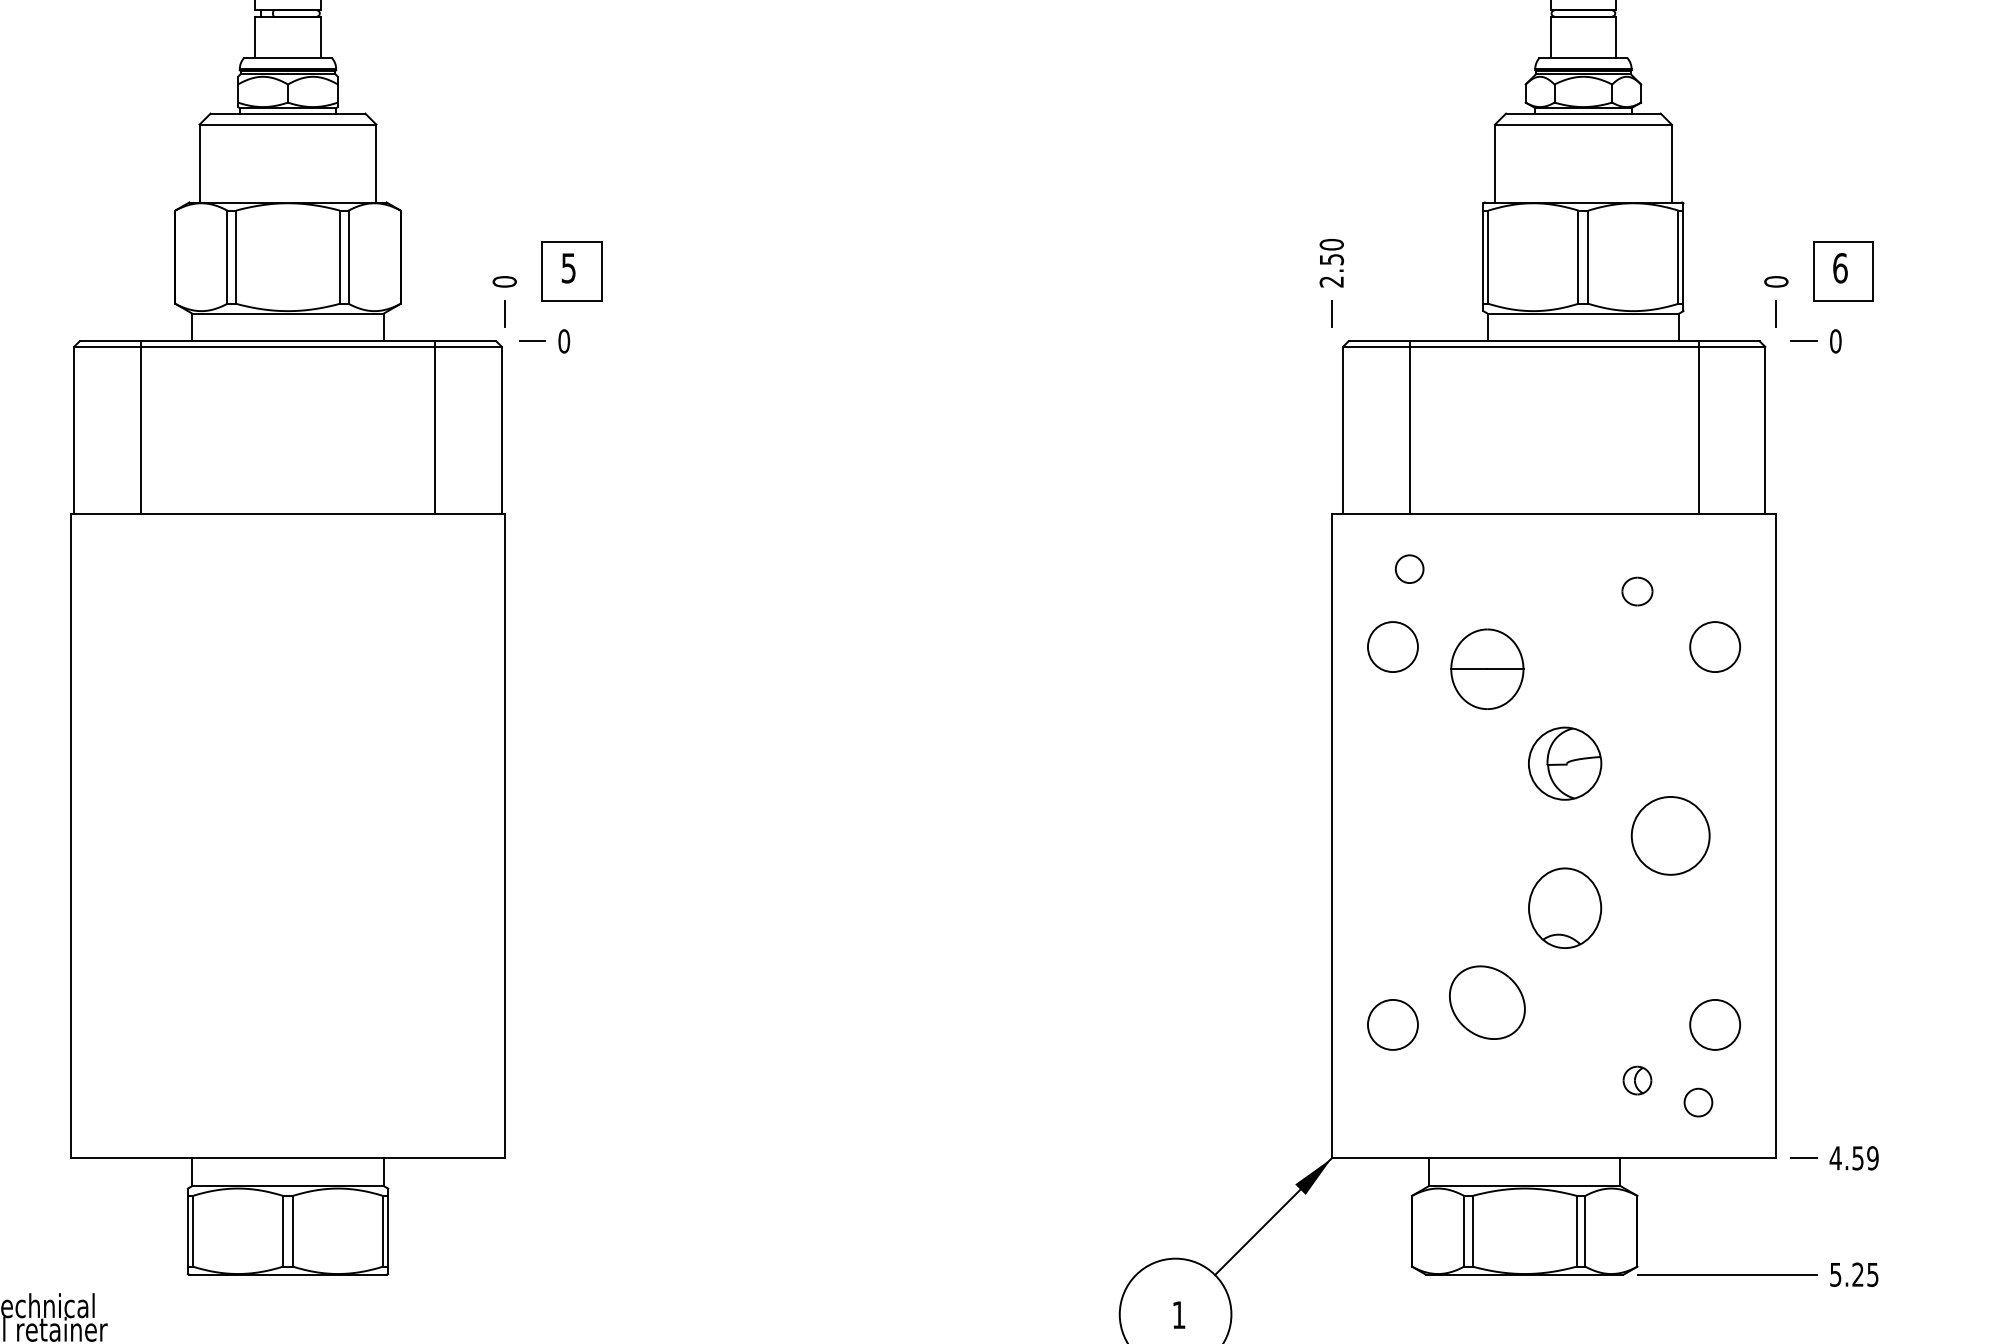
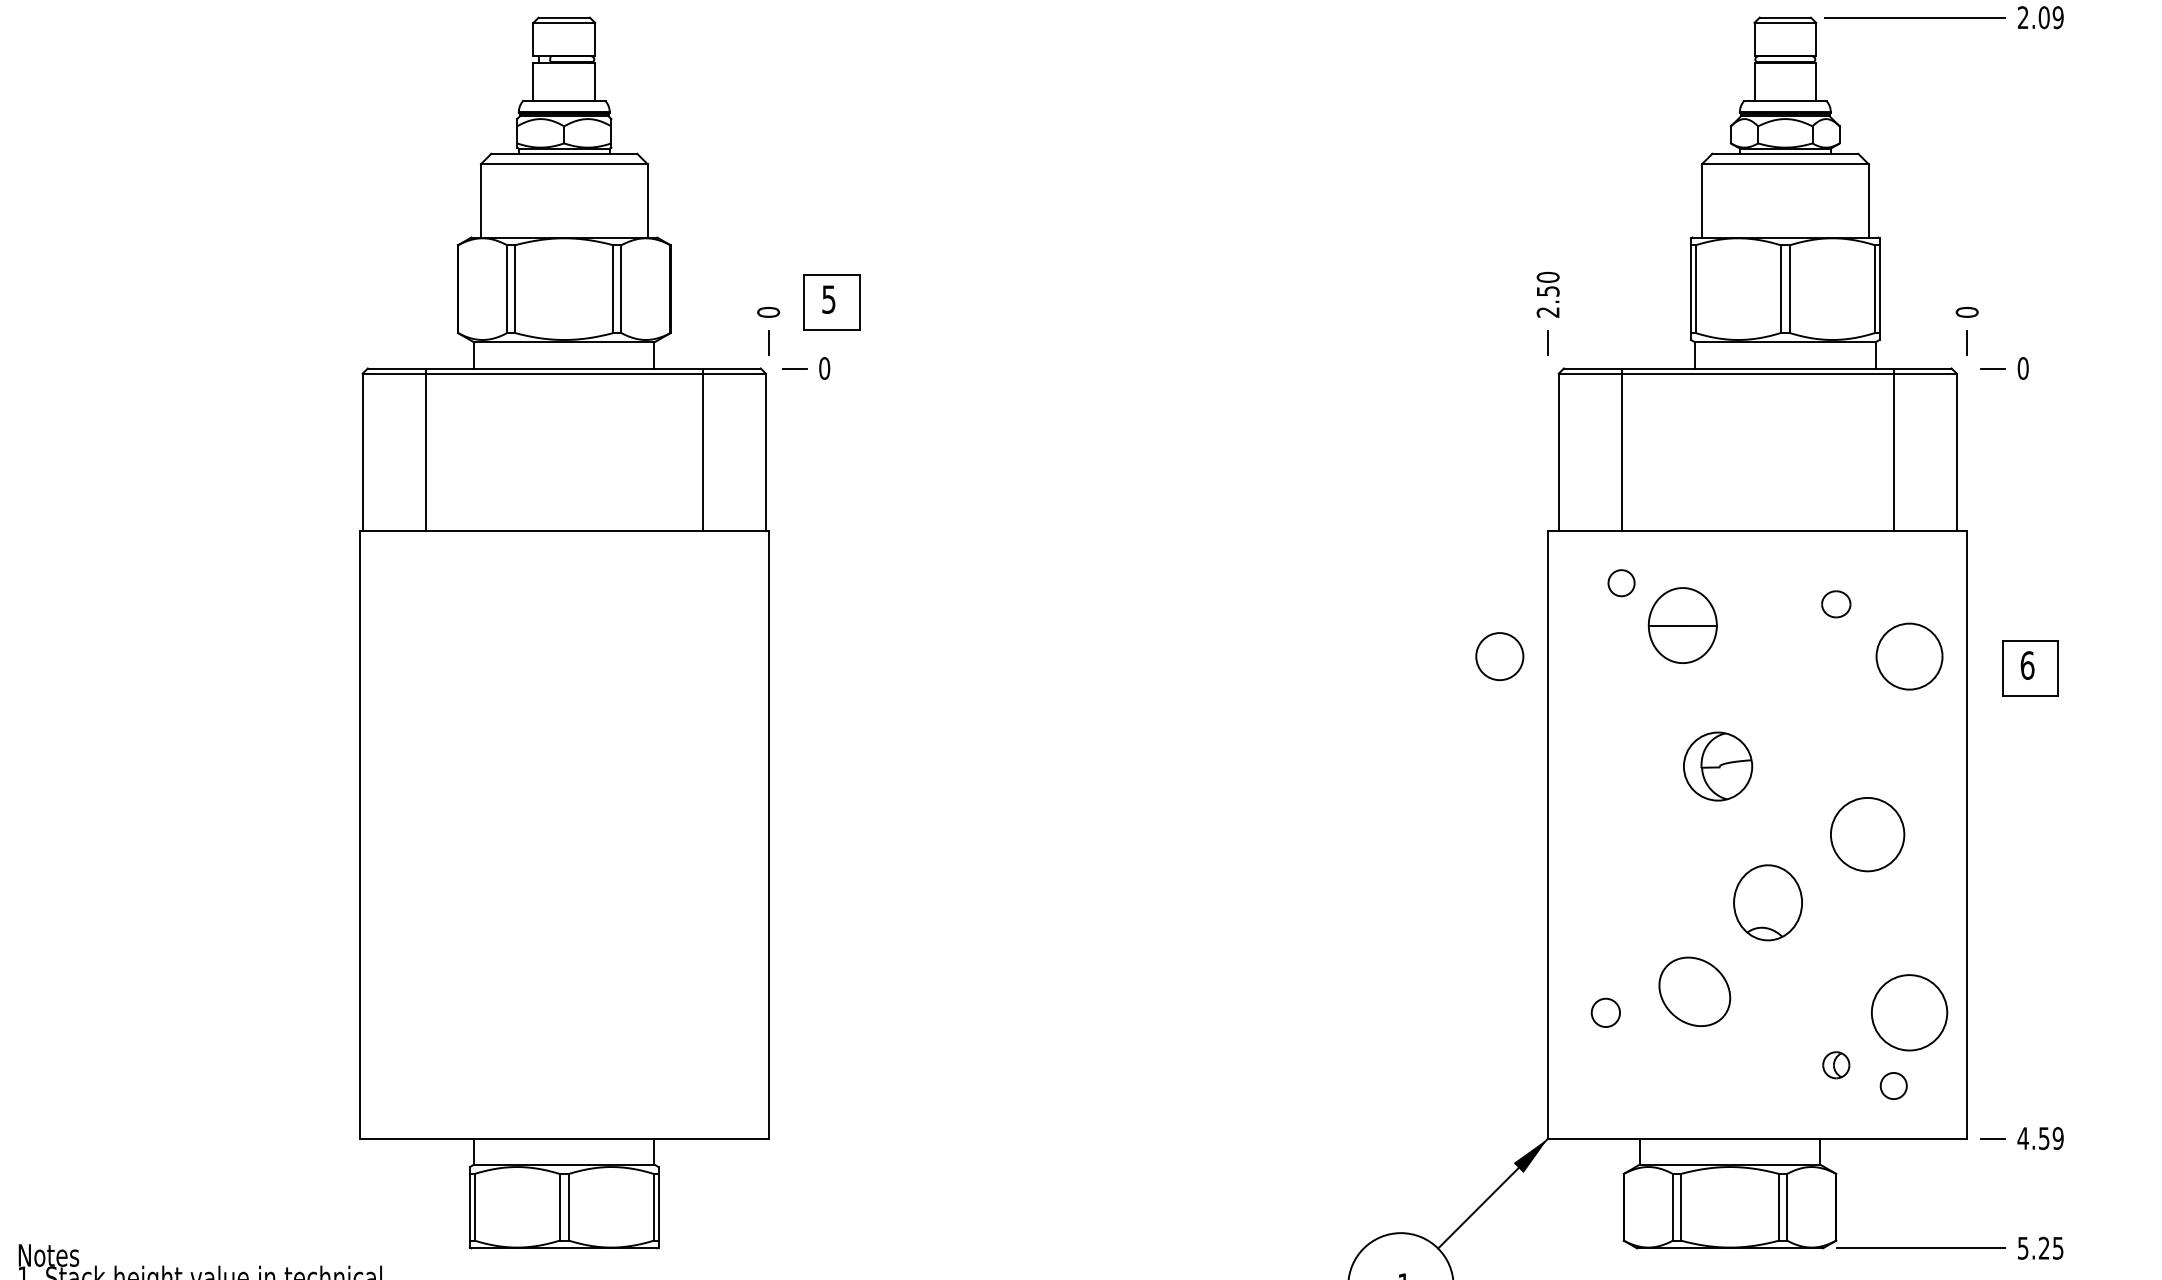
part: (1843, 271) -> (2030, 668), moved
circle: (1392, 646) -> (1499, 656), moved
circle: (1715, 646) -> (1909, 656), size x1.4
part: (1487, 669) -> (1682, 625), moved
part: (1565, 763) -> (1718, 766), moved
circle: (1392, 1024) -> (1605, 1012), size x0.6
circle: (1715, 1024) -> (1909, 1012), size x1.6

